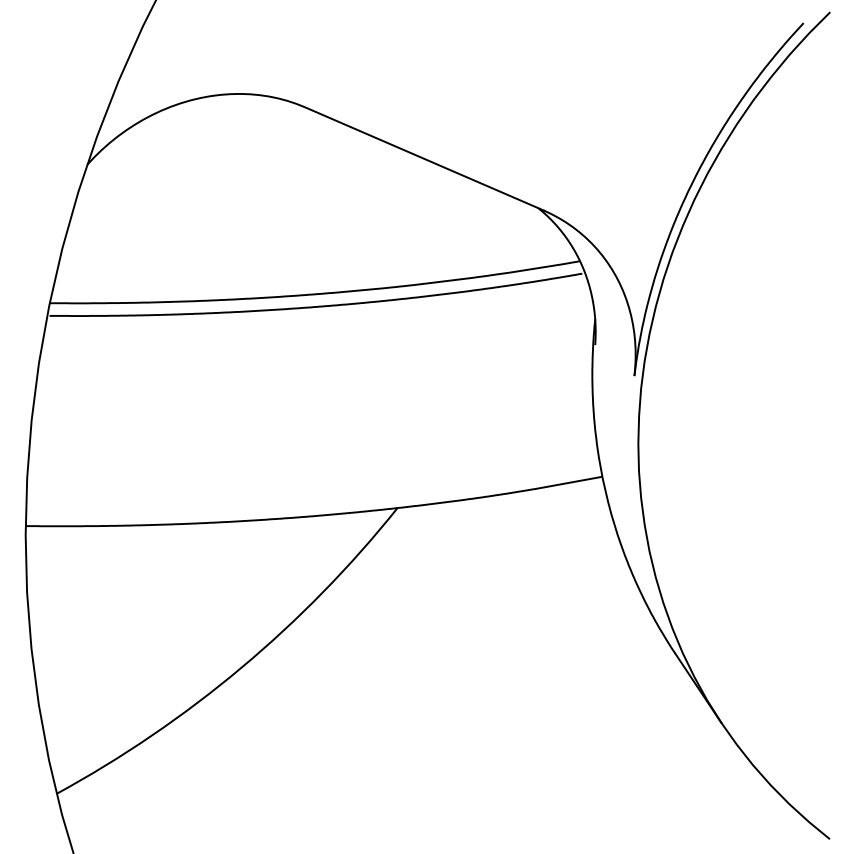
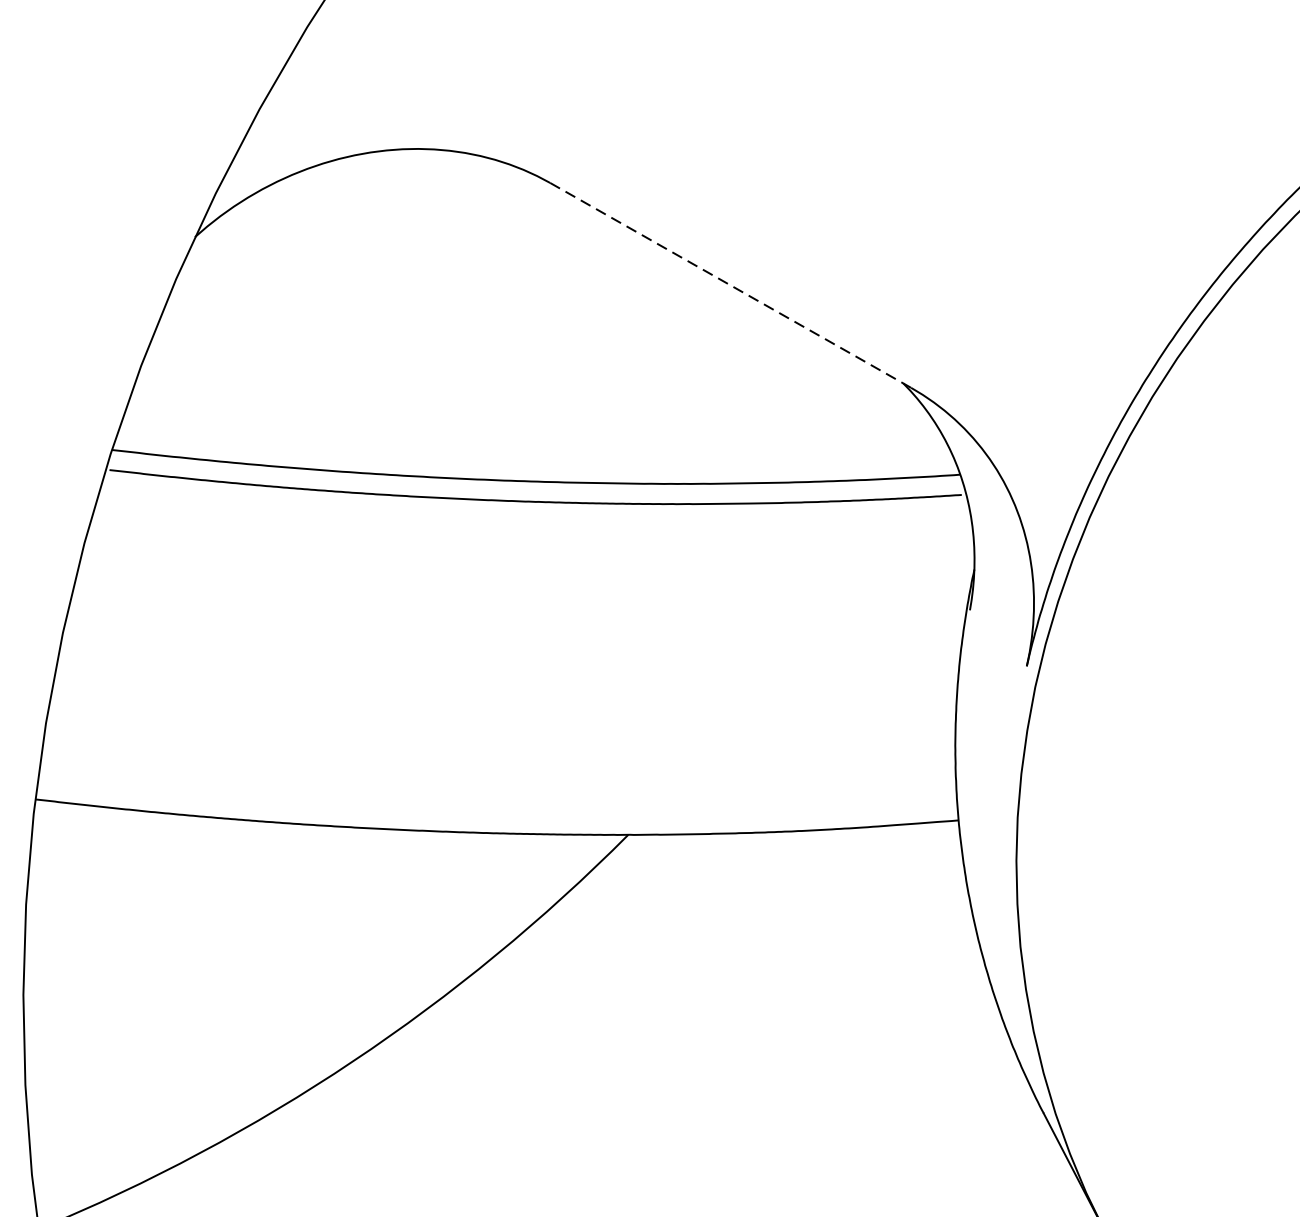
line: (424, 159) -> (731, 286), solid -> dashed

